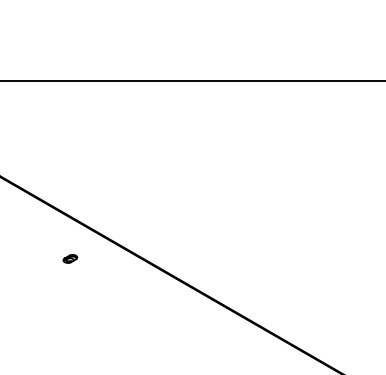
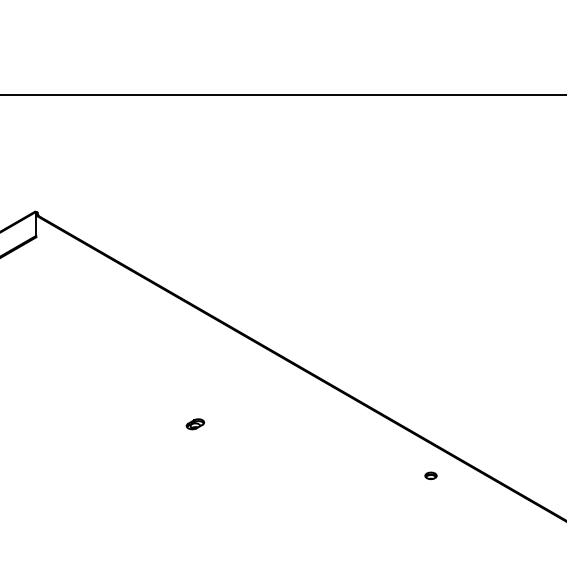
part: (70, 259) -> (195, 424), moved

